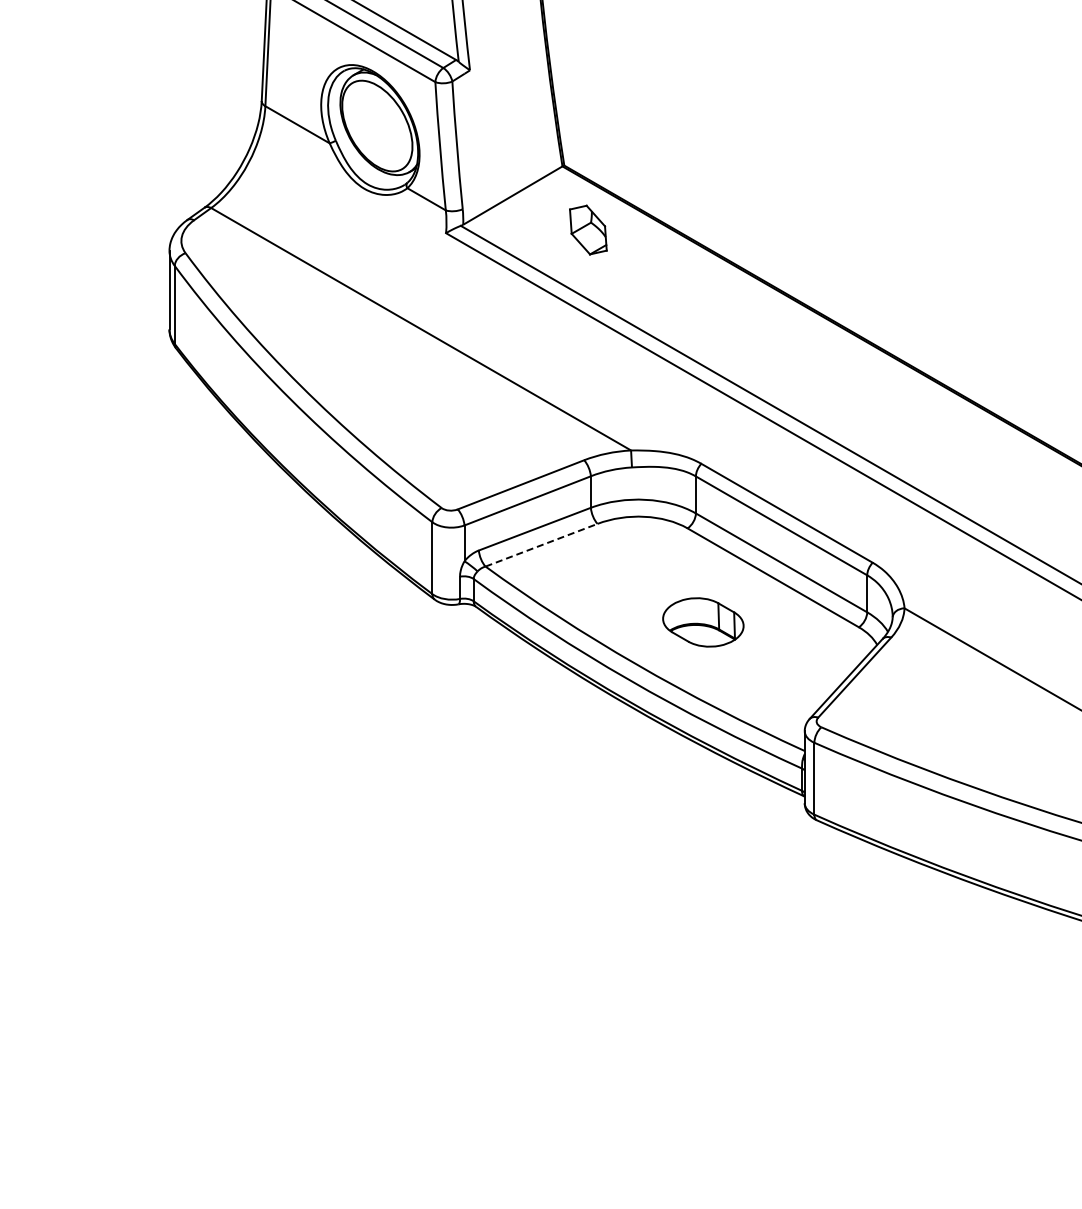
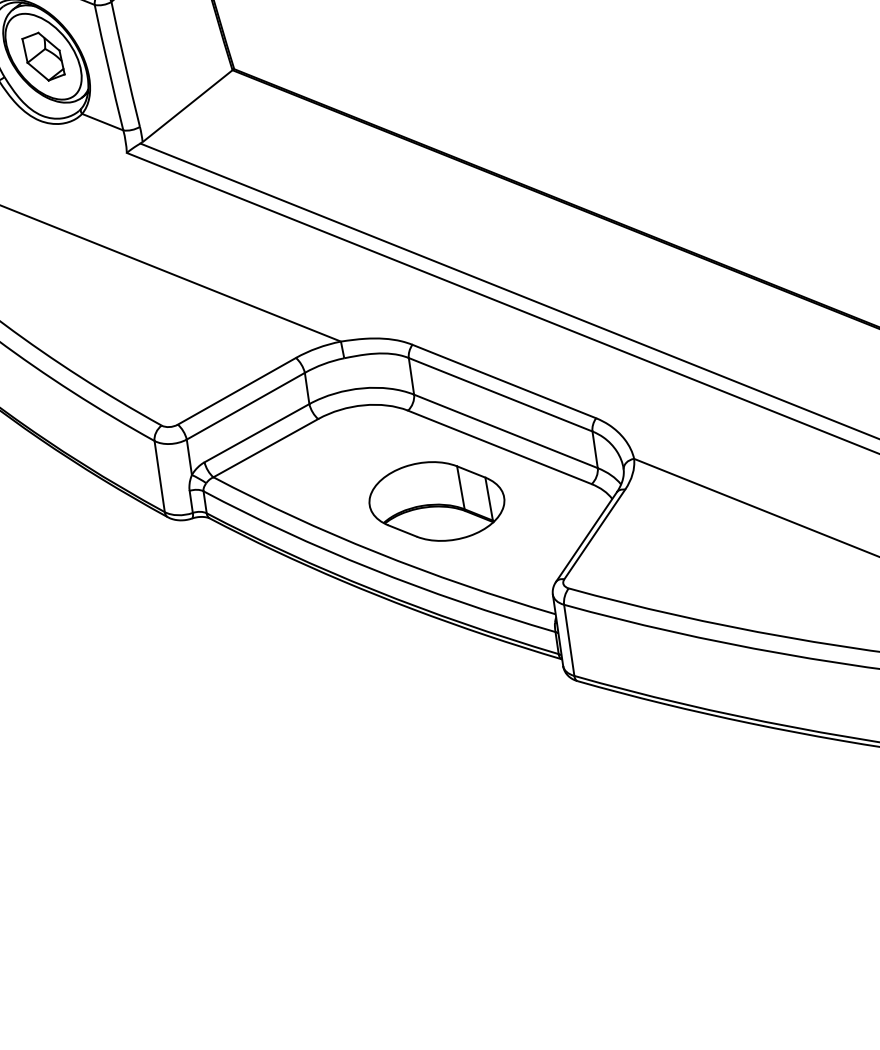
part: (588, 229) -> (43, 56), moved
line: (541, 545) -> (265, 448), dashed -> solid
part: (703, 622) -> (437, 501), size x1.67

